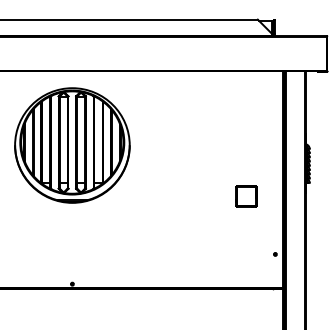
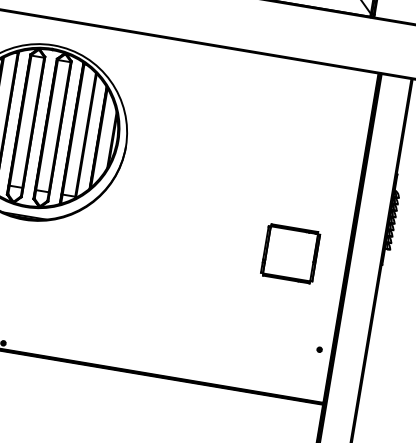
part: (246, 196) -> (290, 254), size x1.6

